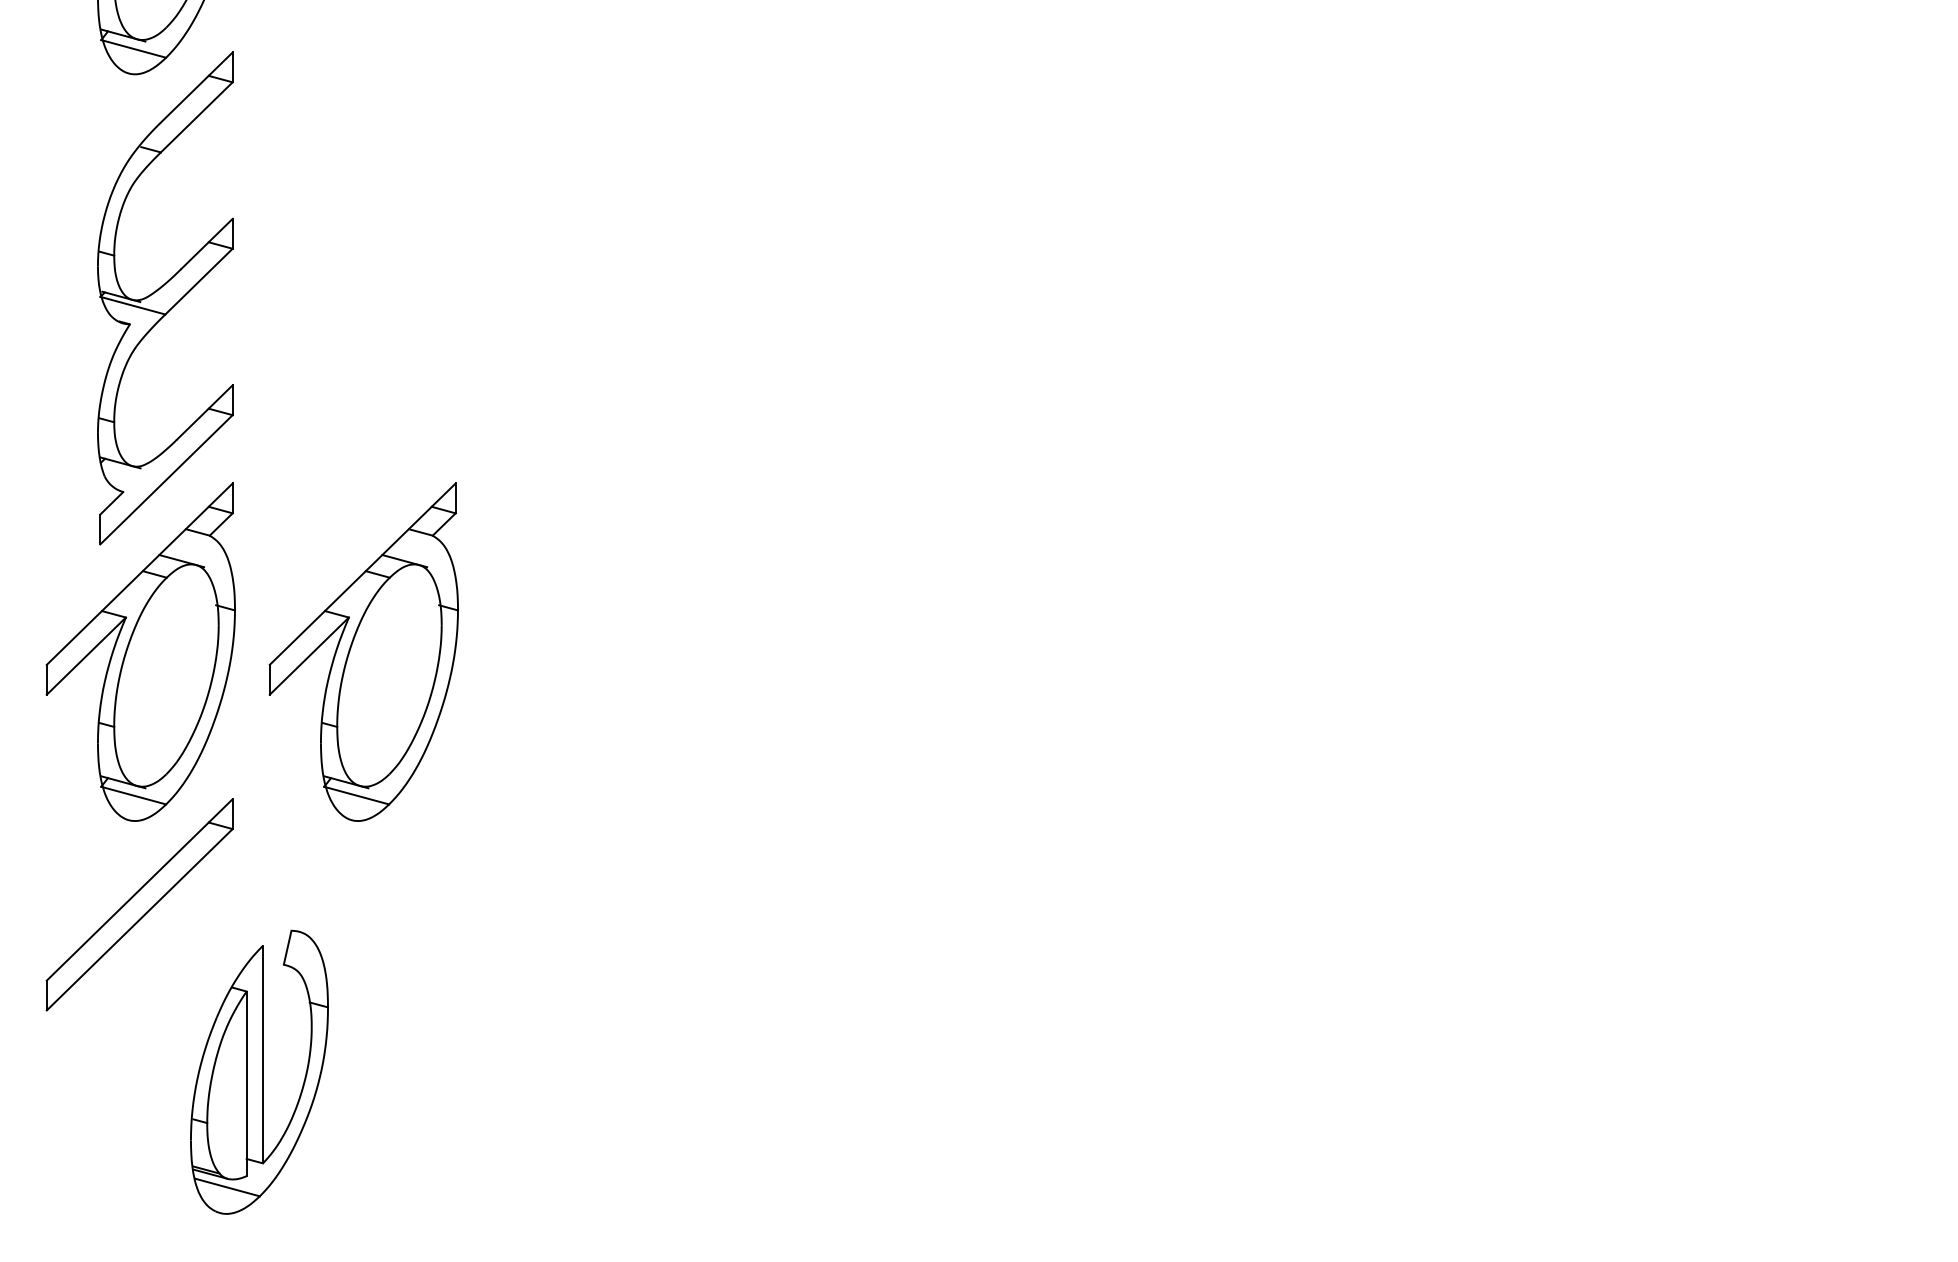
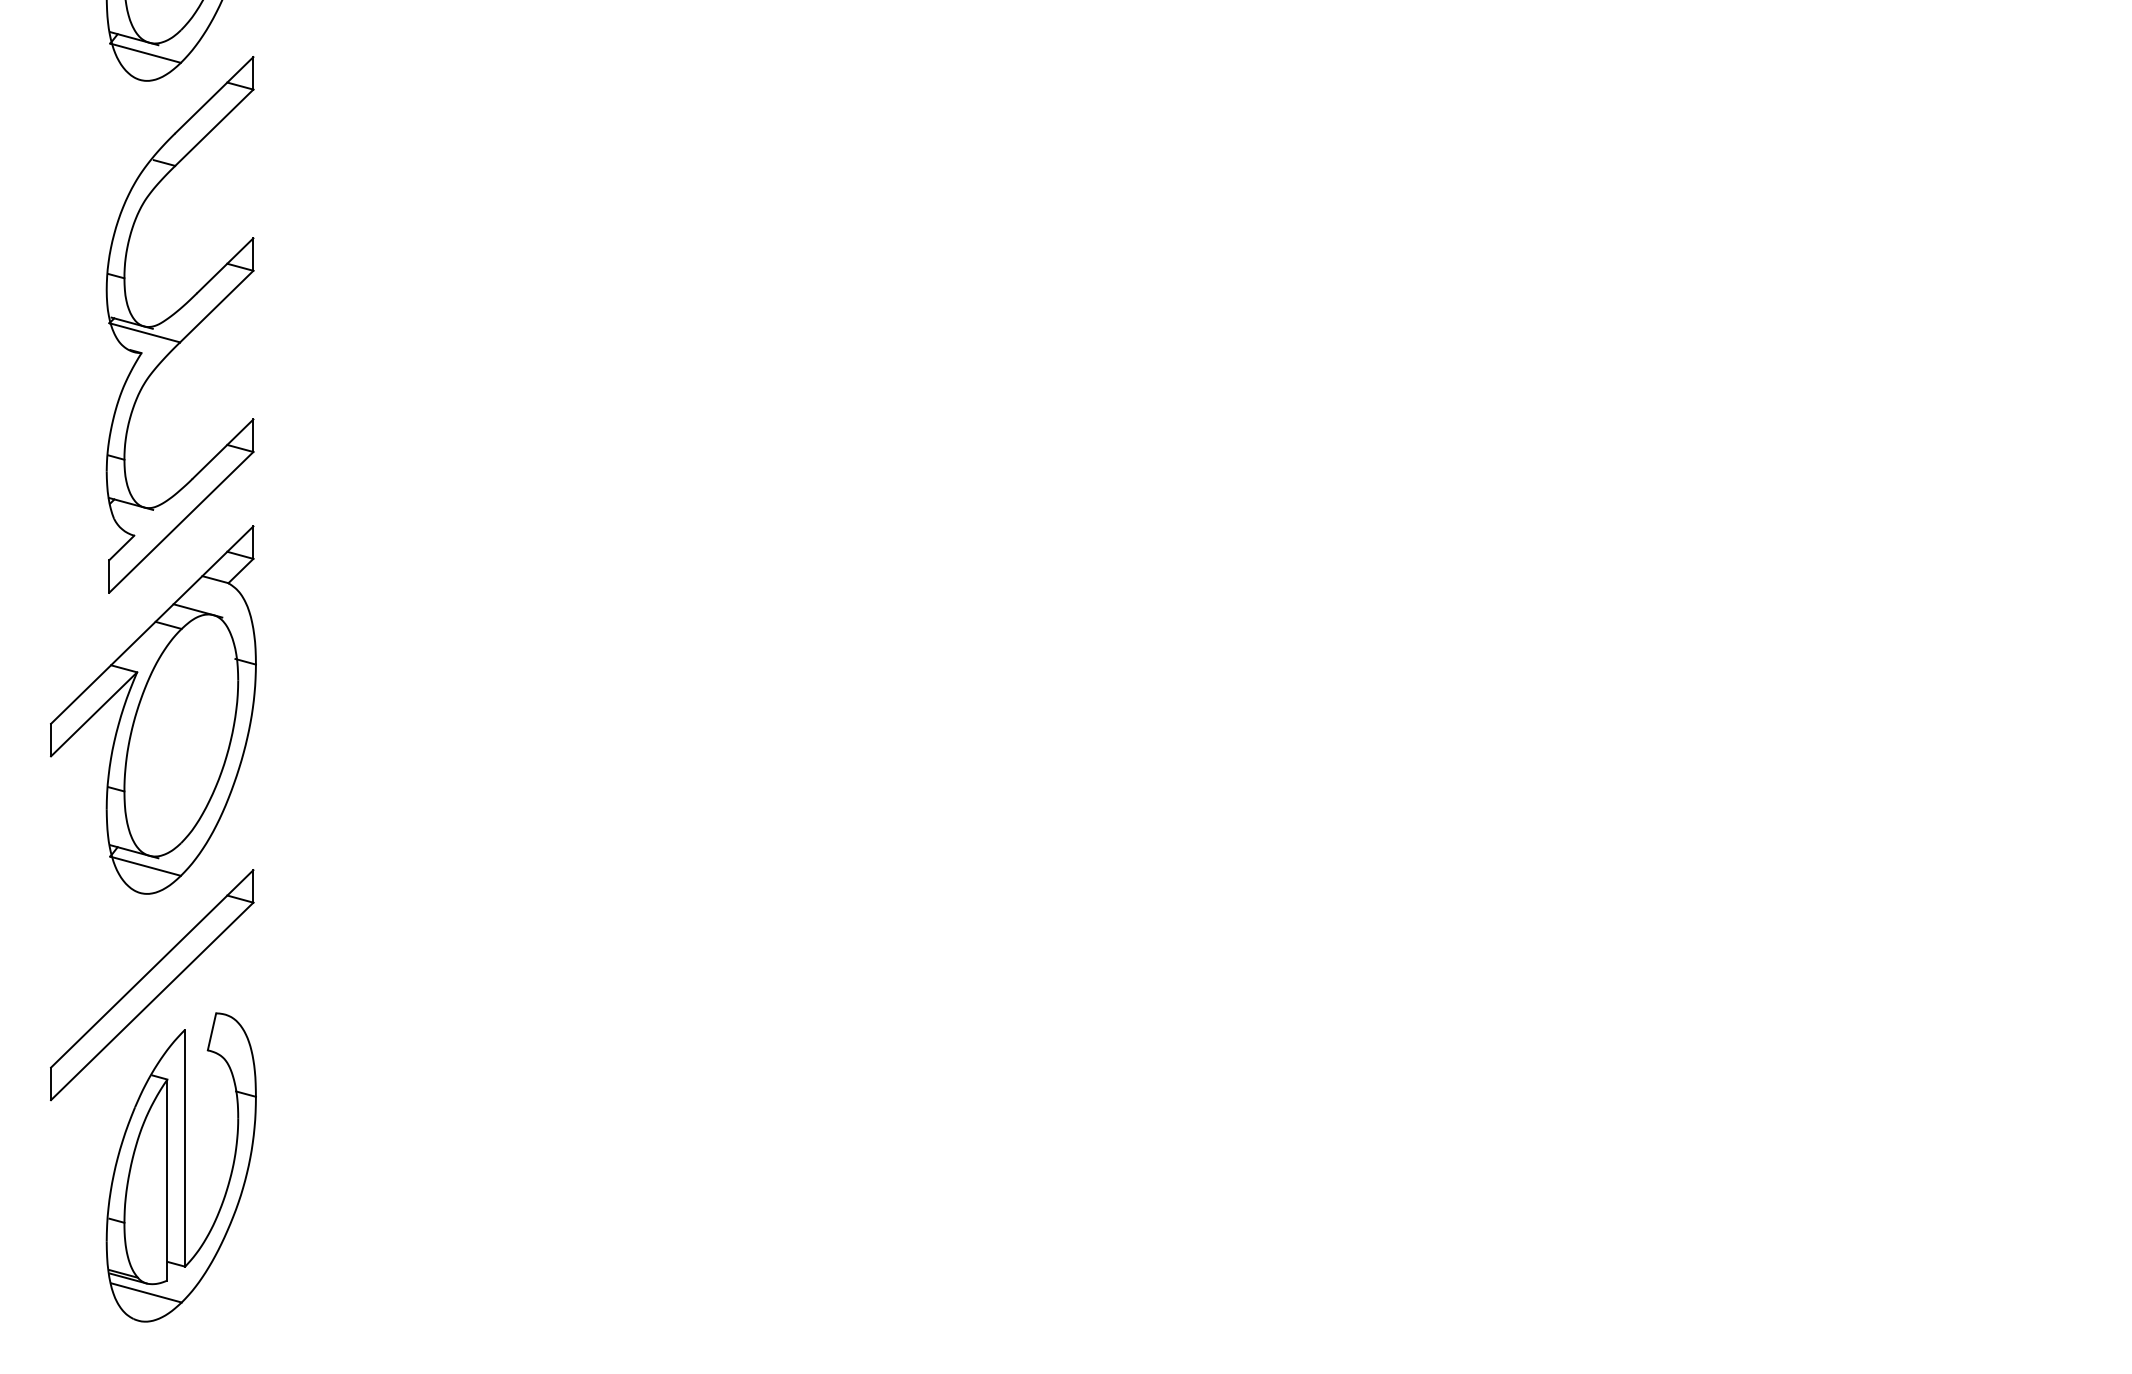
part: (363, 651) -> (395, 709), removed
part: (259, 1071) -> (181, 1166), moved

